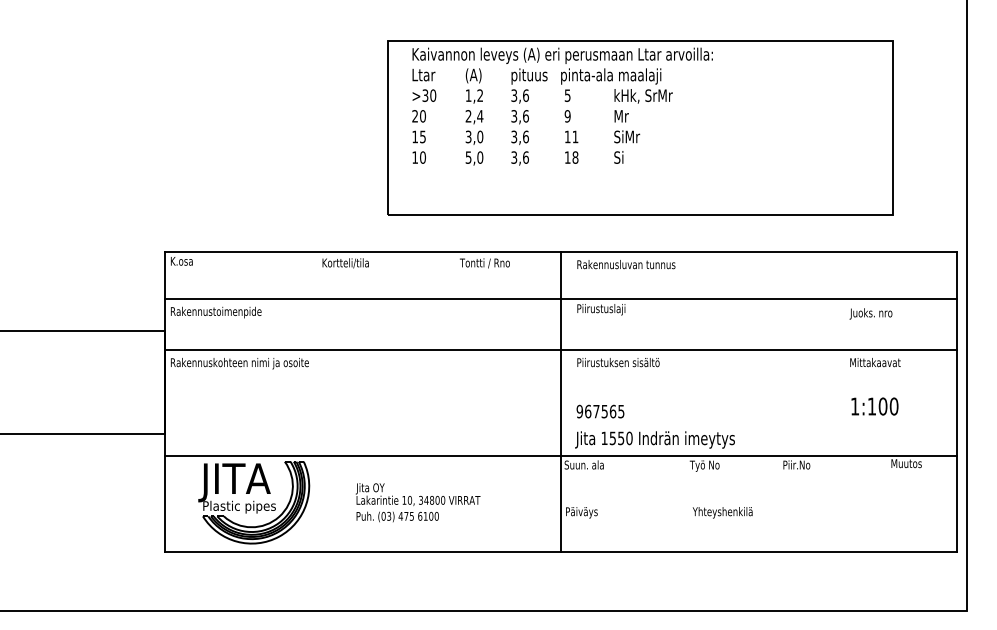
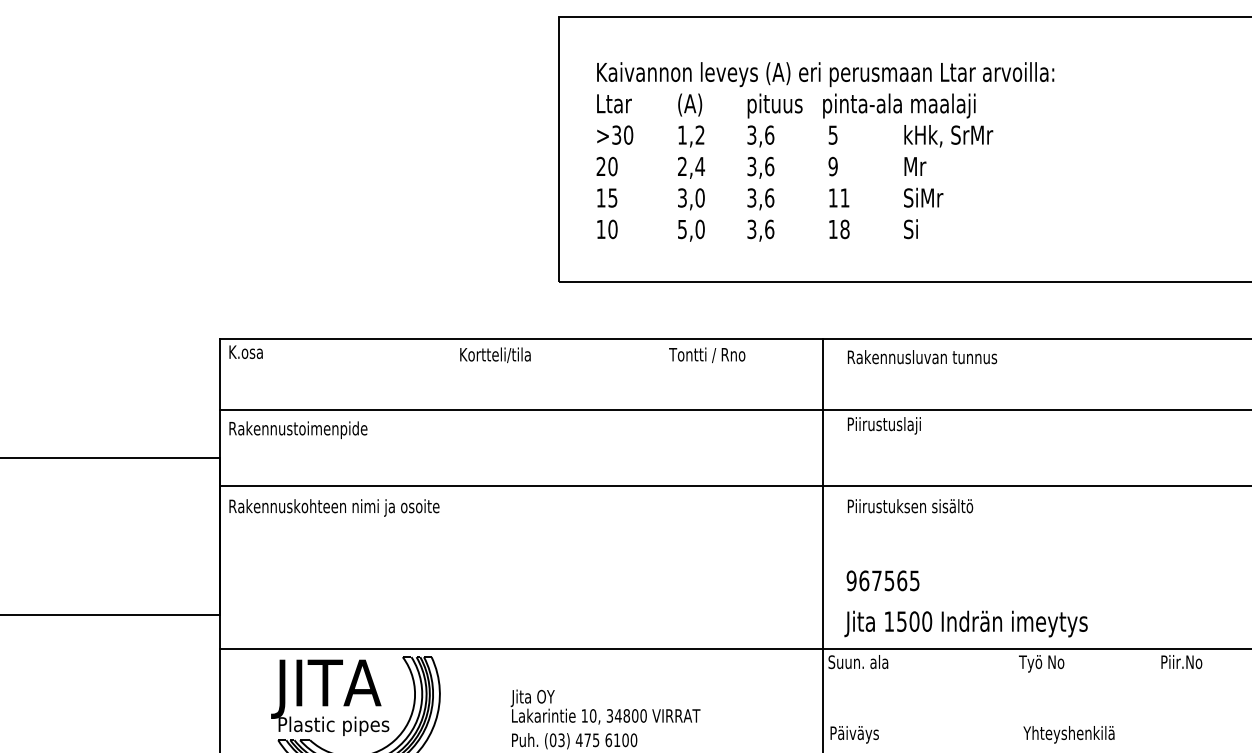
text: (562, 106) -> (825, 151), moved
text: (621, 438) -> (915, 621), 1550 -> 1500

